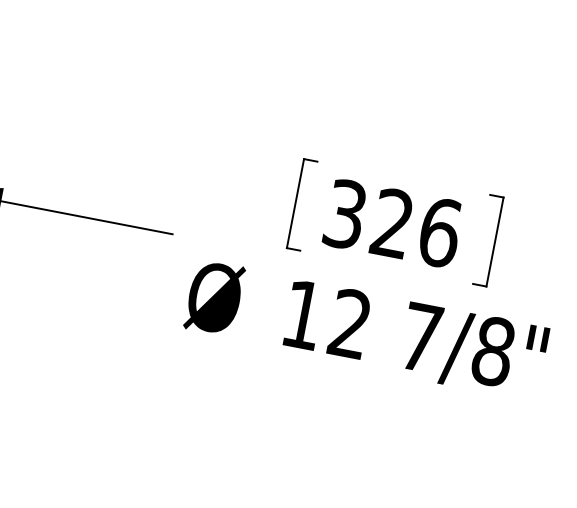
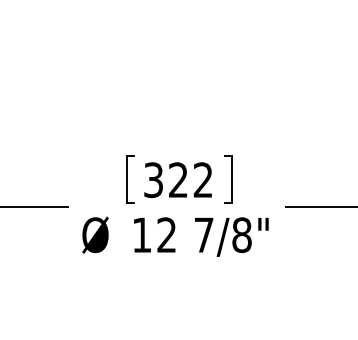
text: (440, 233) -> (203, 180), 326 -> 322

